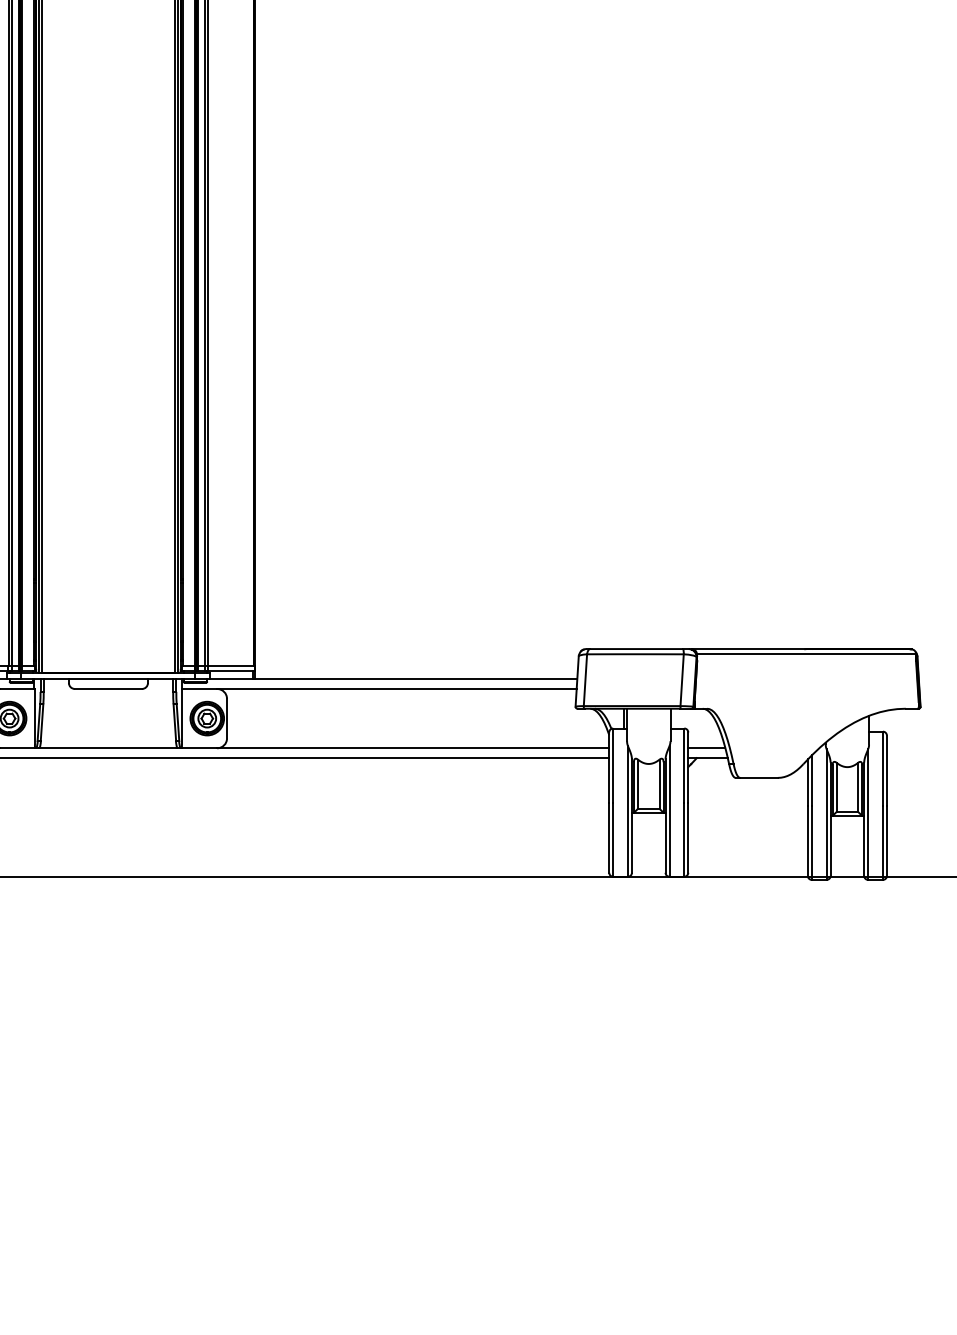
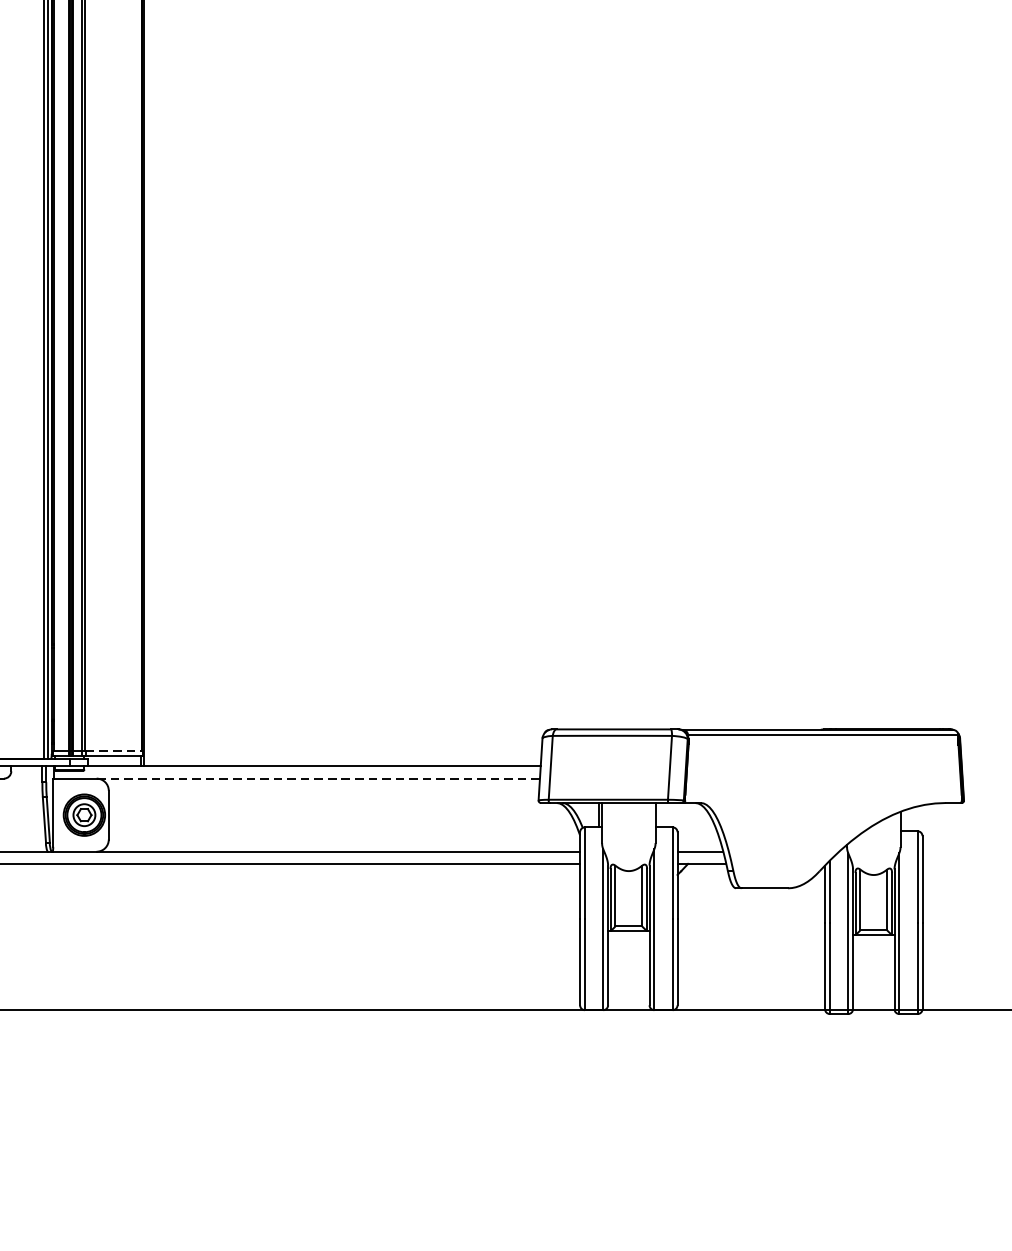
line: (232, 666) -> (115, 750), solid -> dashed
line: (396, 688) -> (317, 778), solid -> dashed

